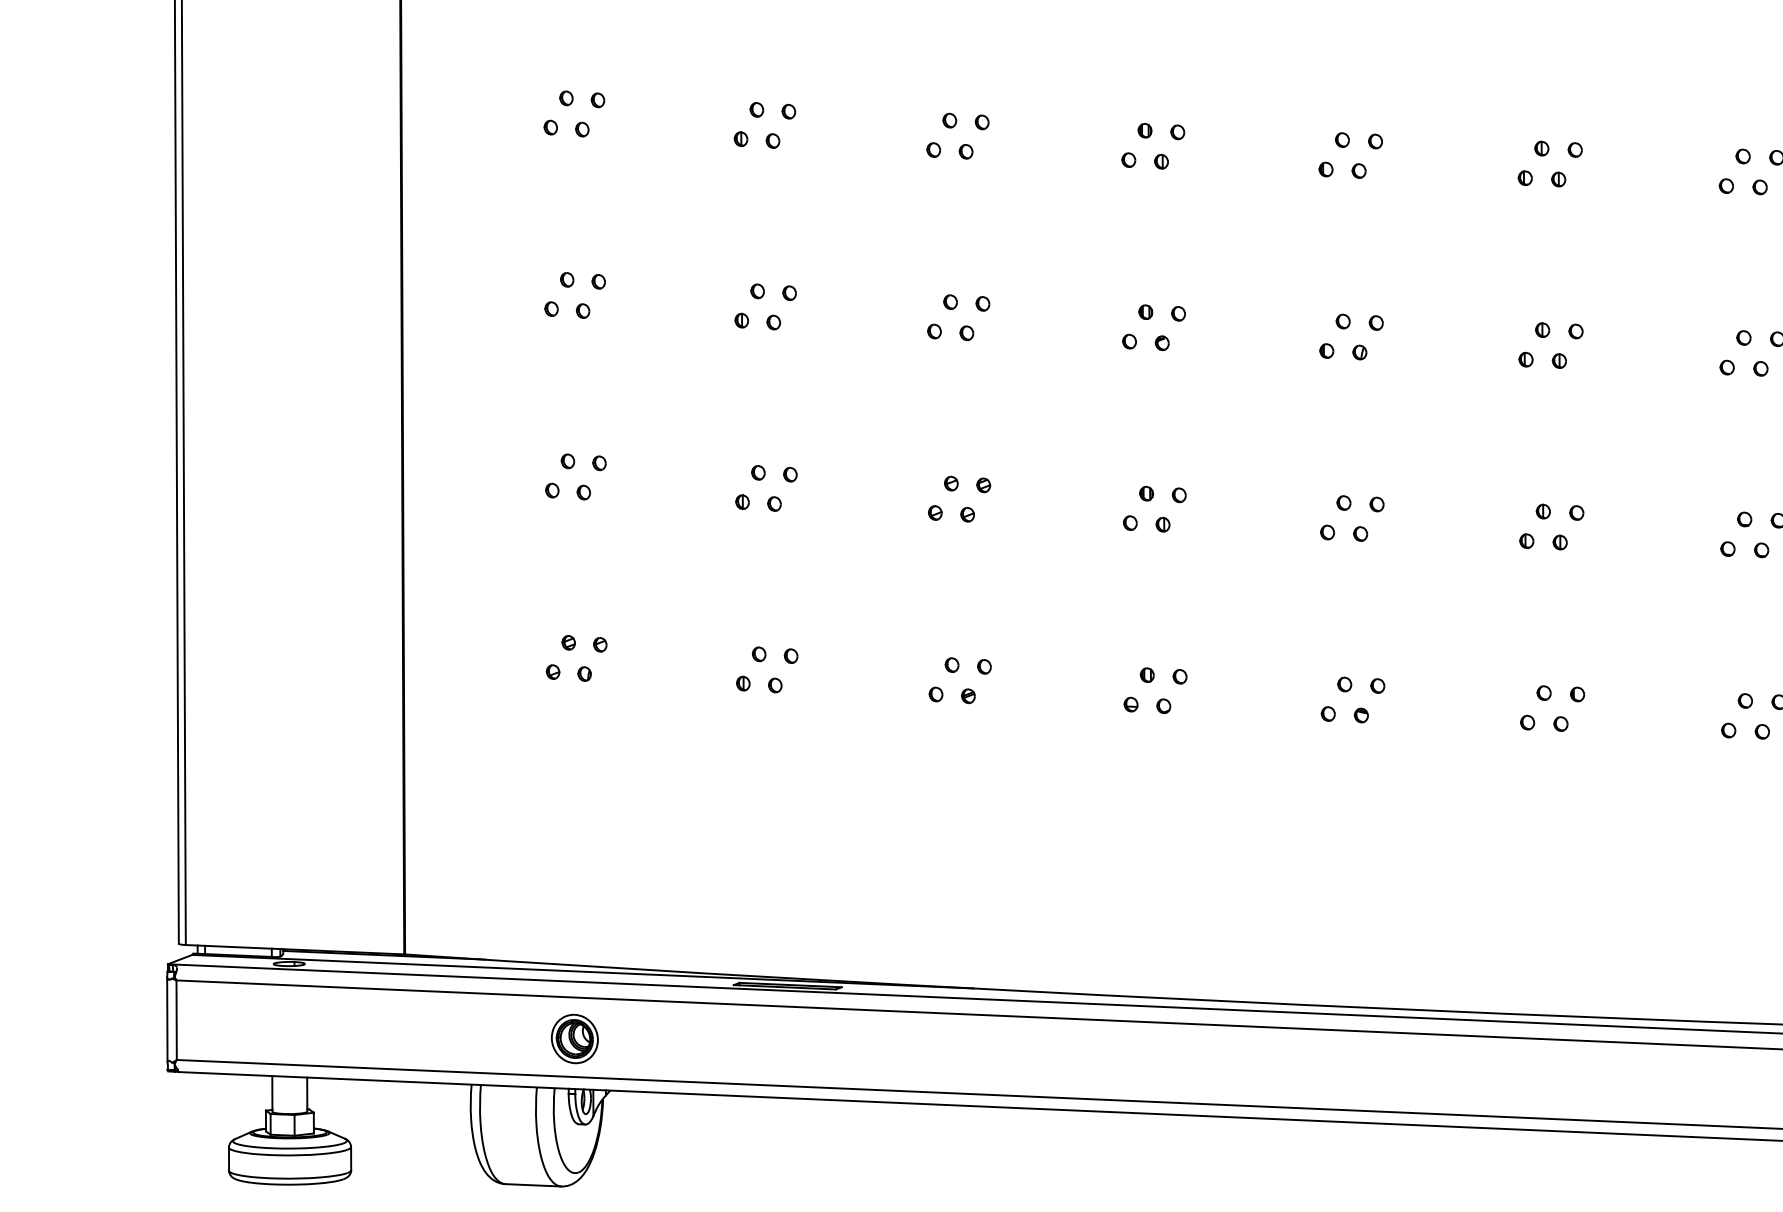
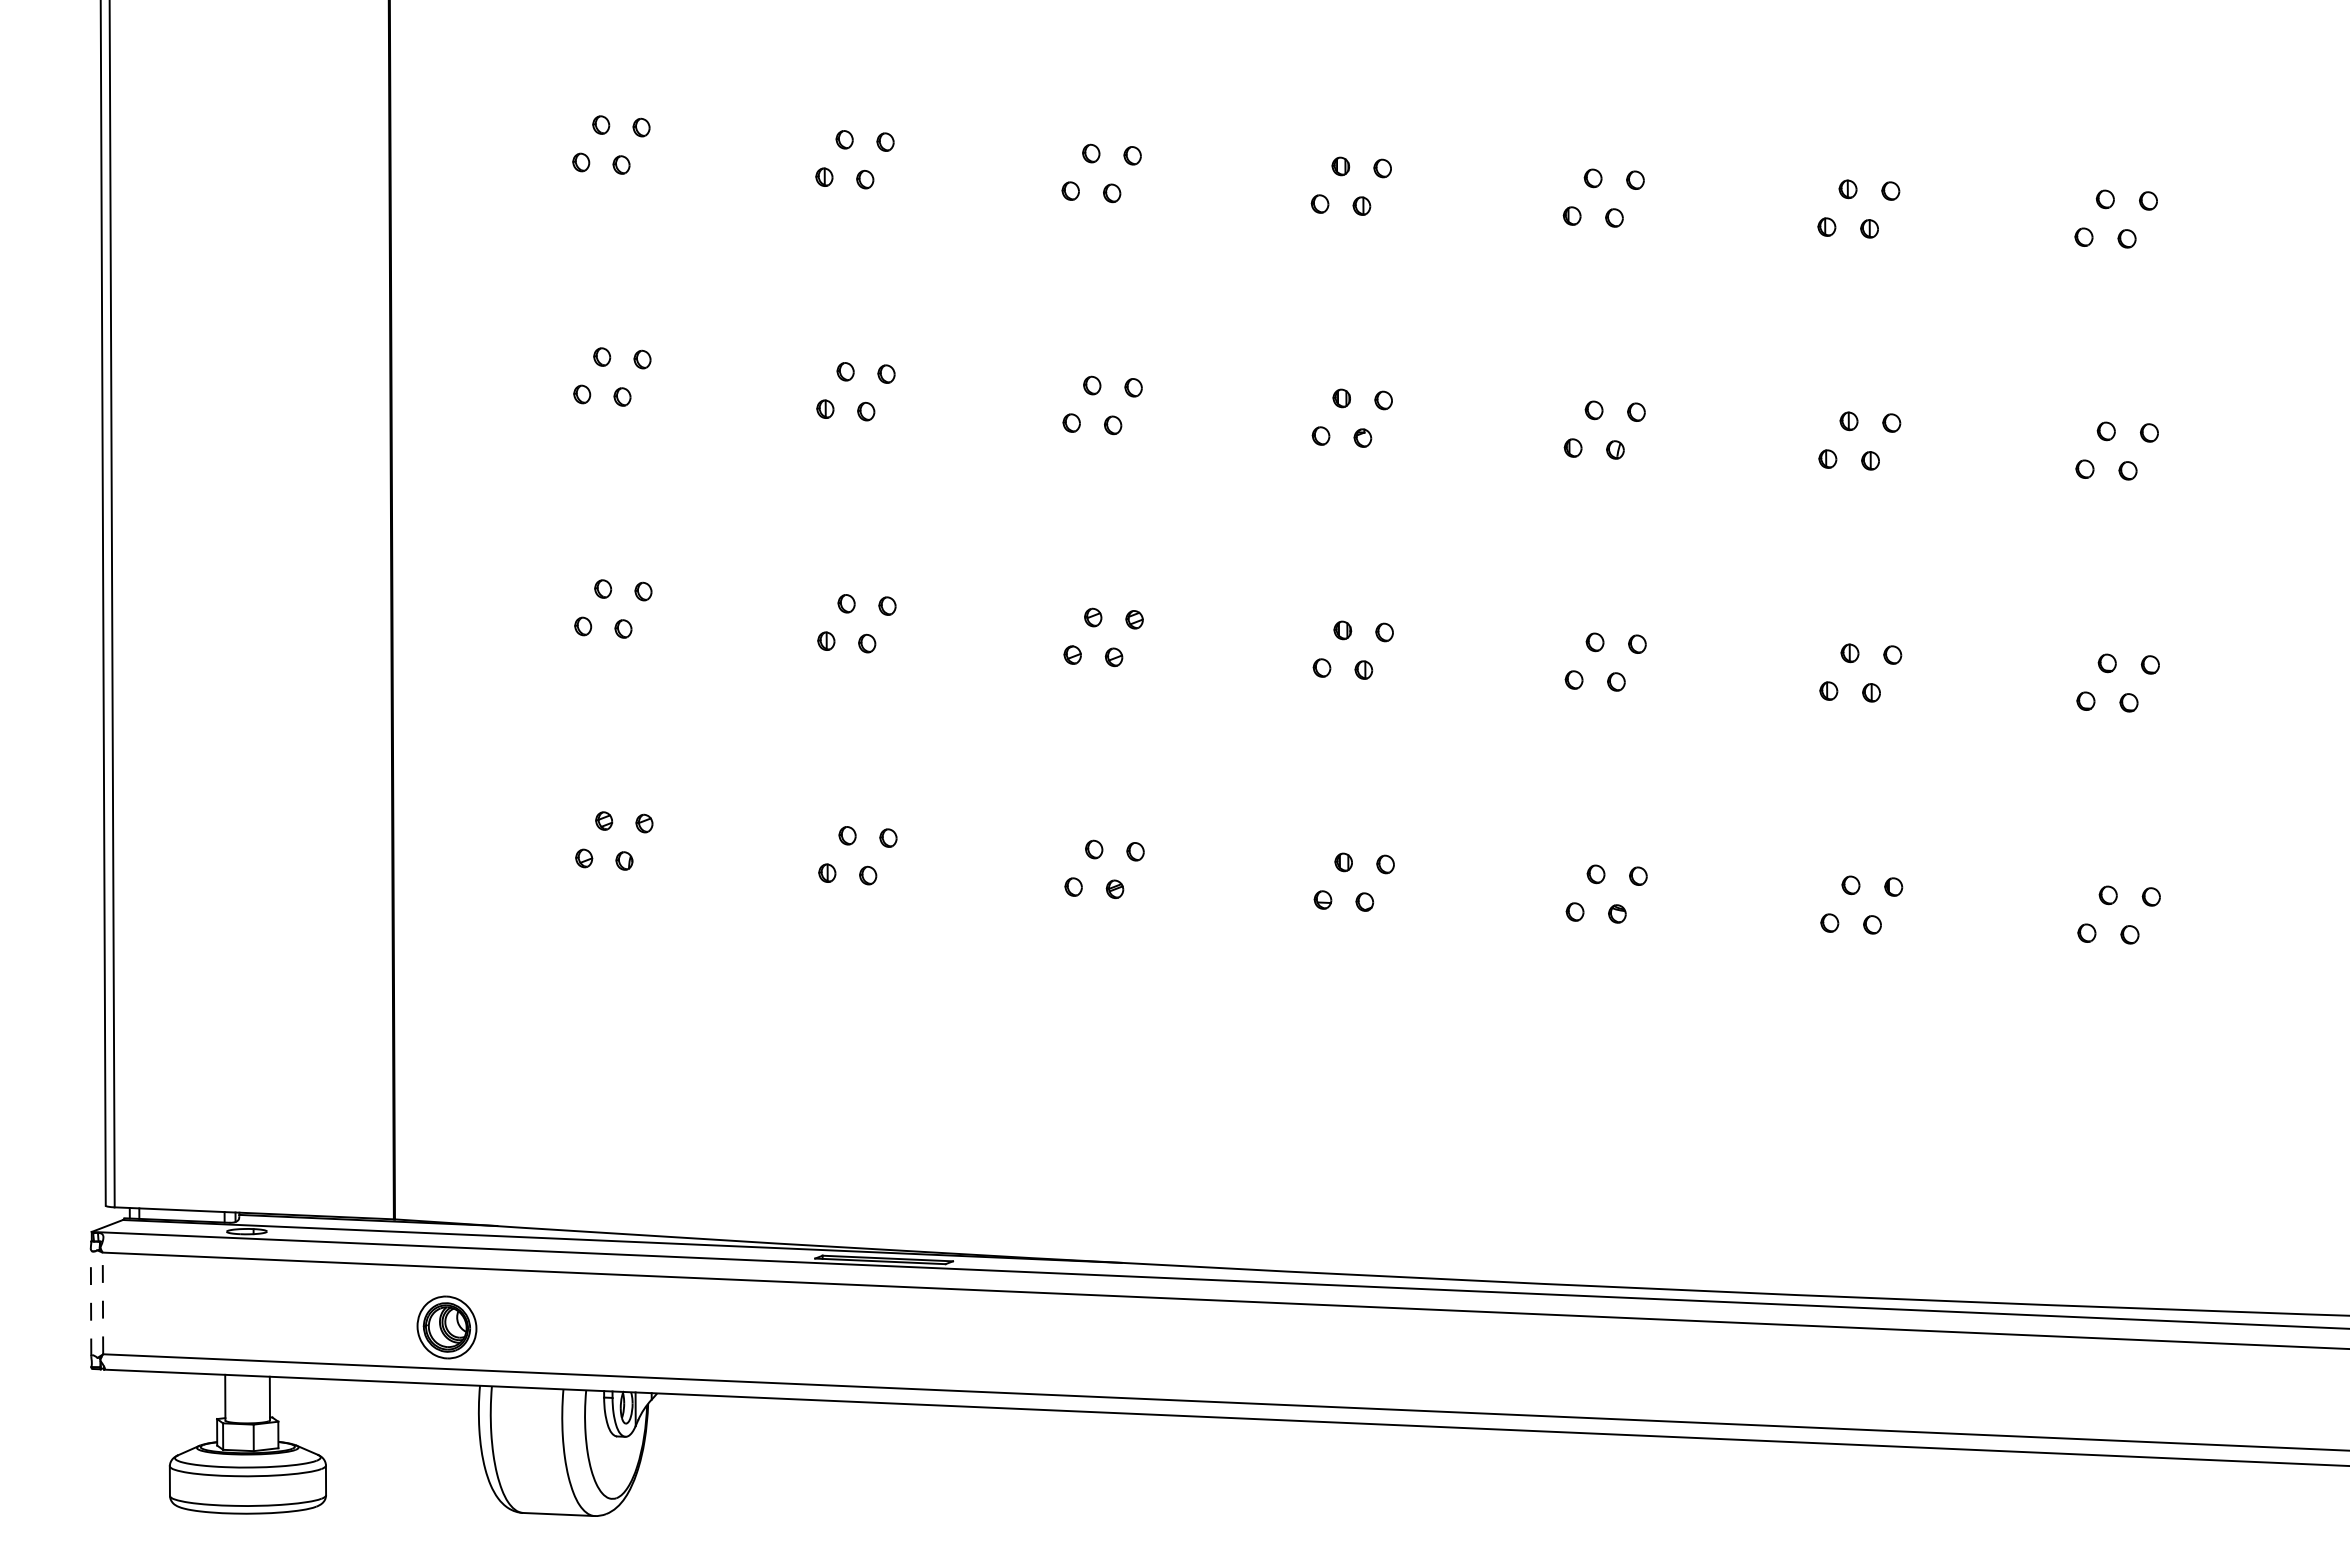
line: (167, 1018) -> (91, 1301), solid -> dashed
line: (176, 1020) -> (102, 1303), solid -> dashed
part: (574, 1039) -> (446, 1327), moved

